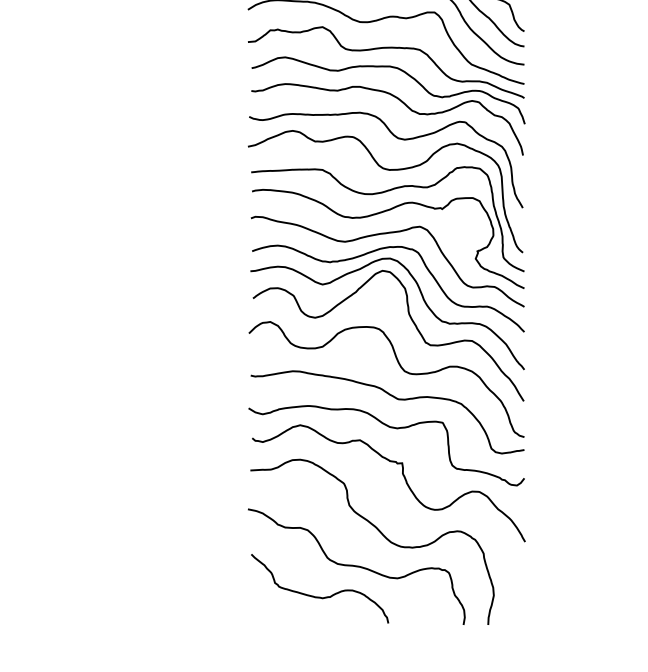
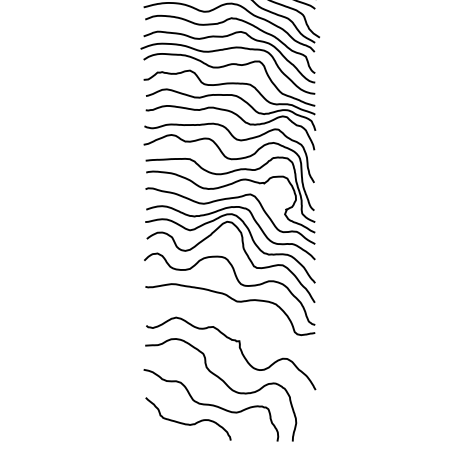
curve: (387, 428) -> (230, 319), removed

